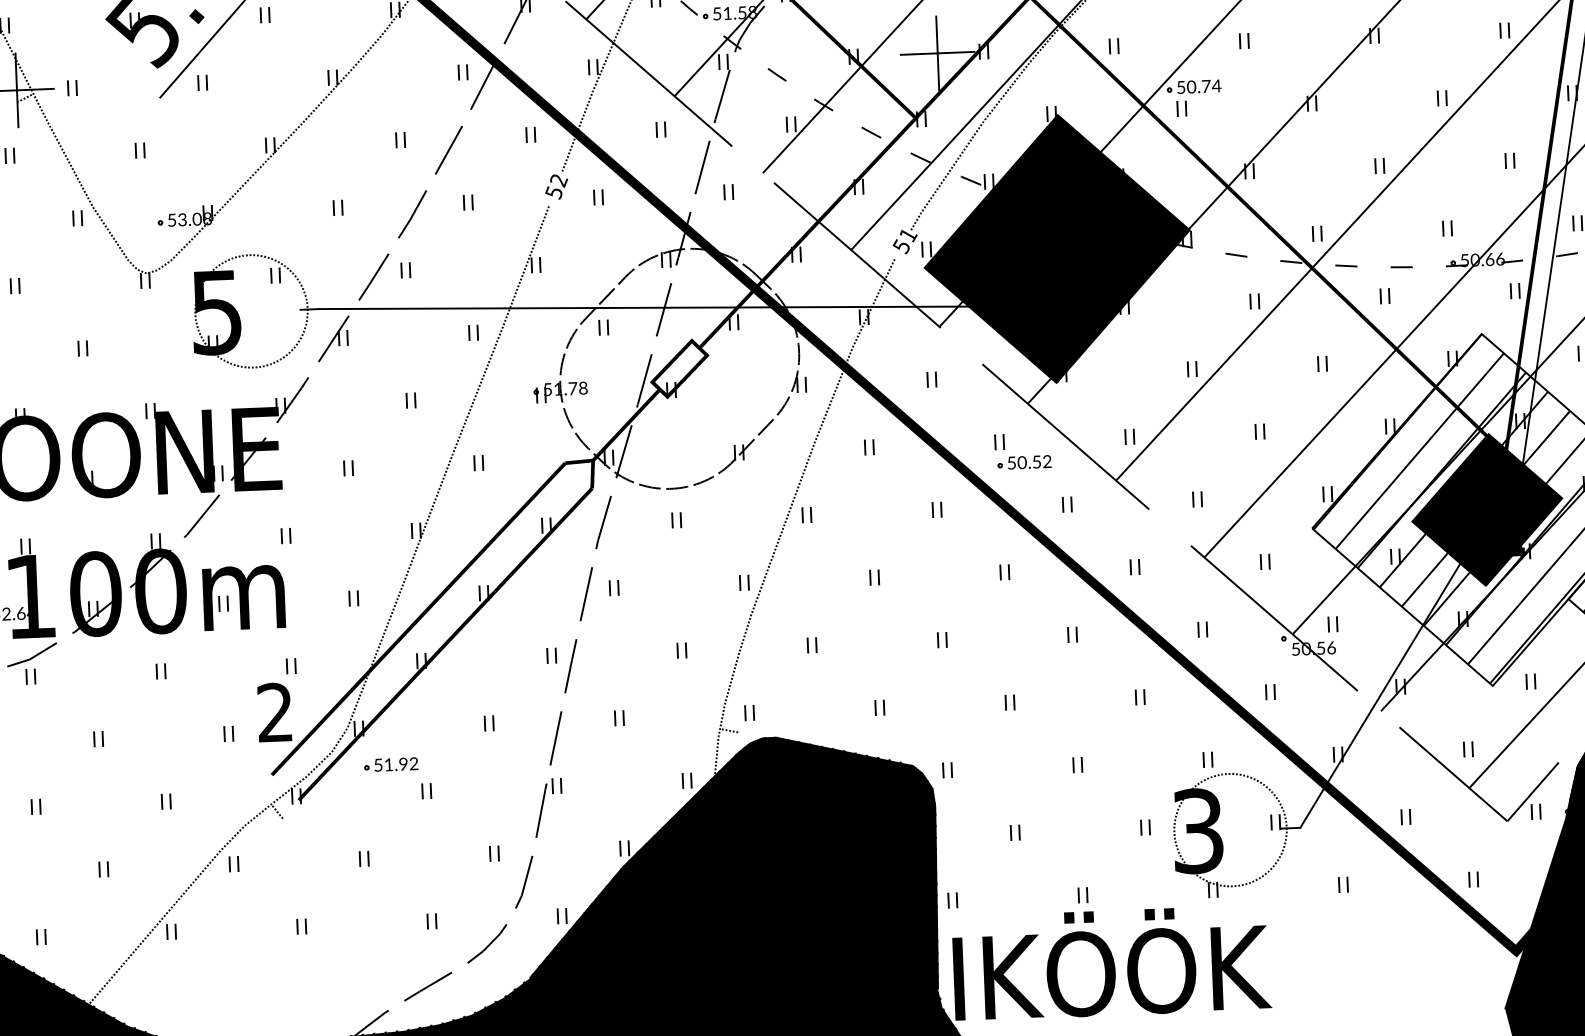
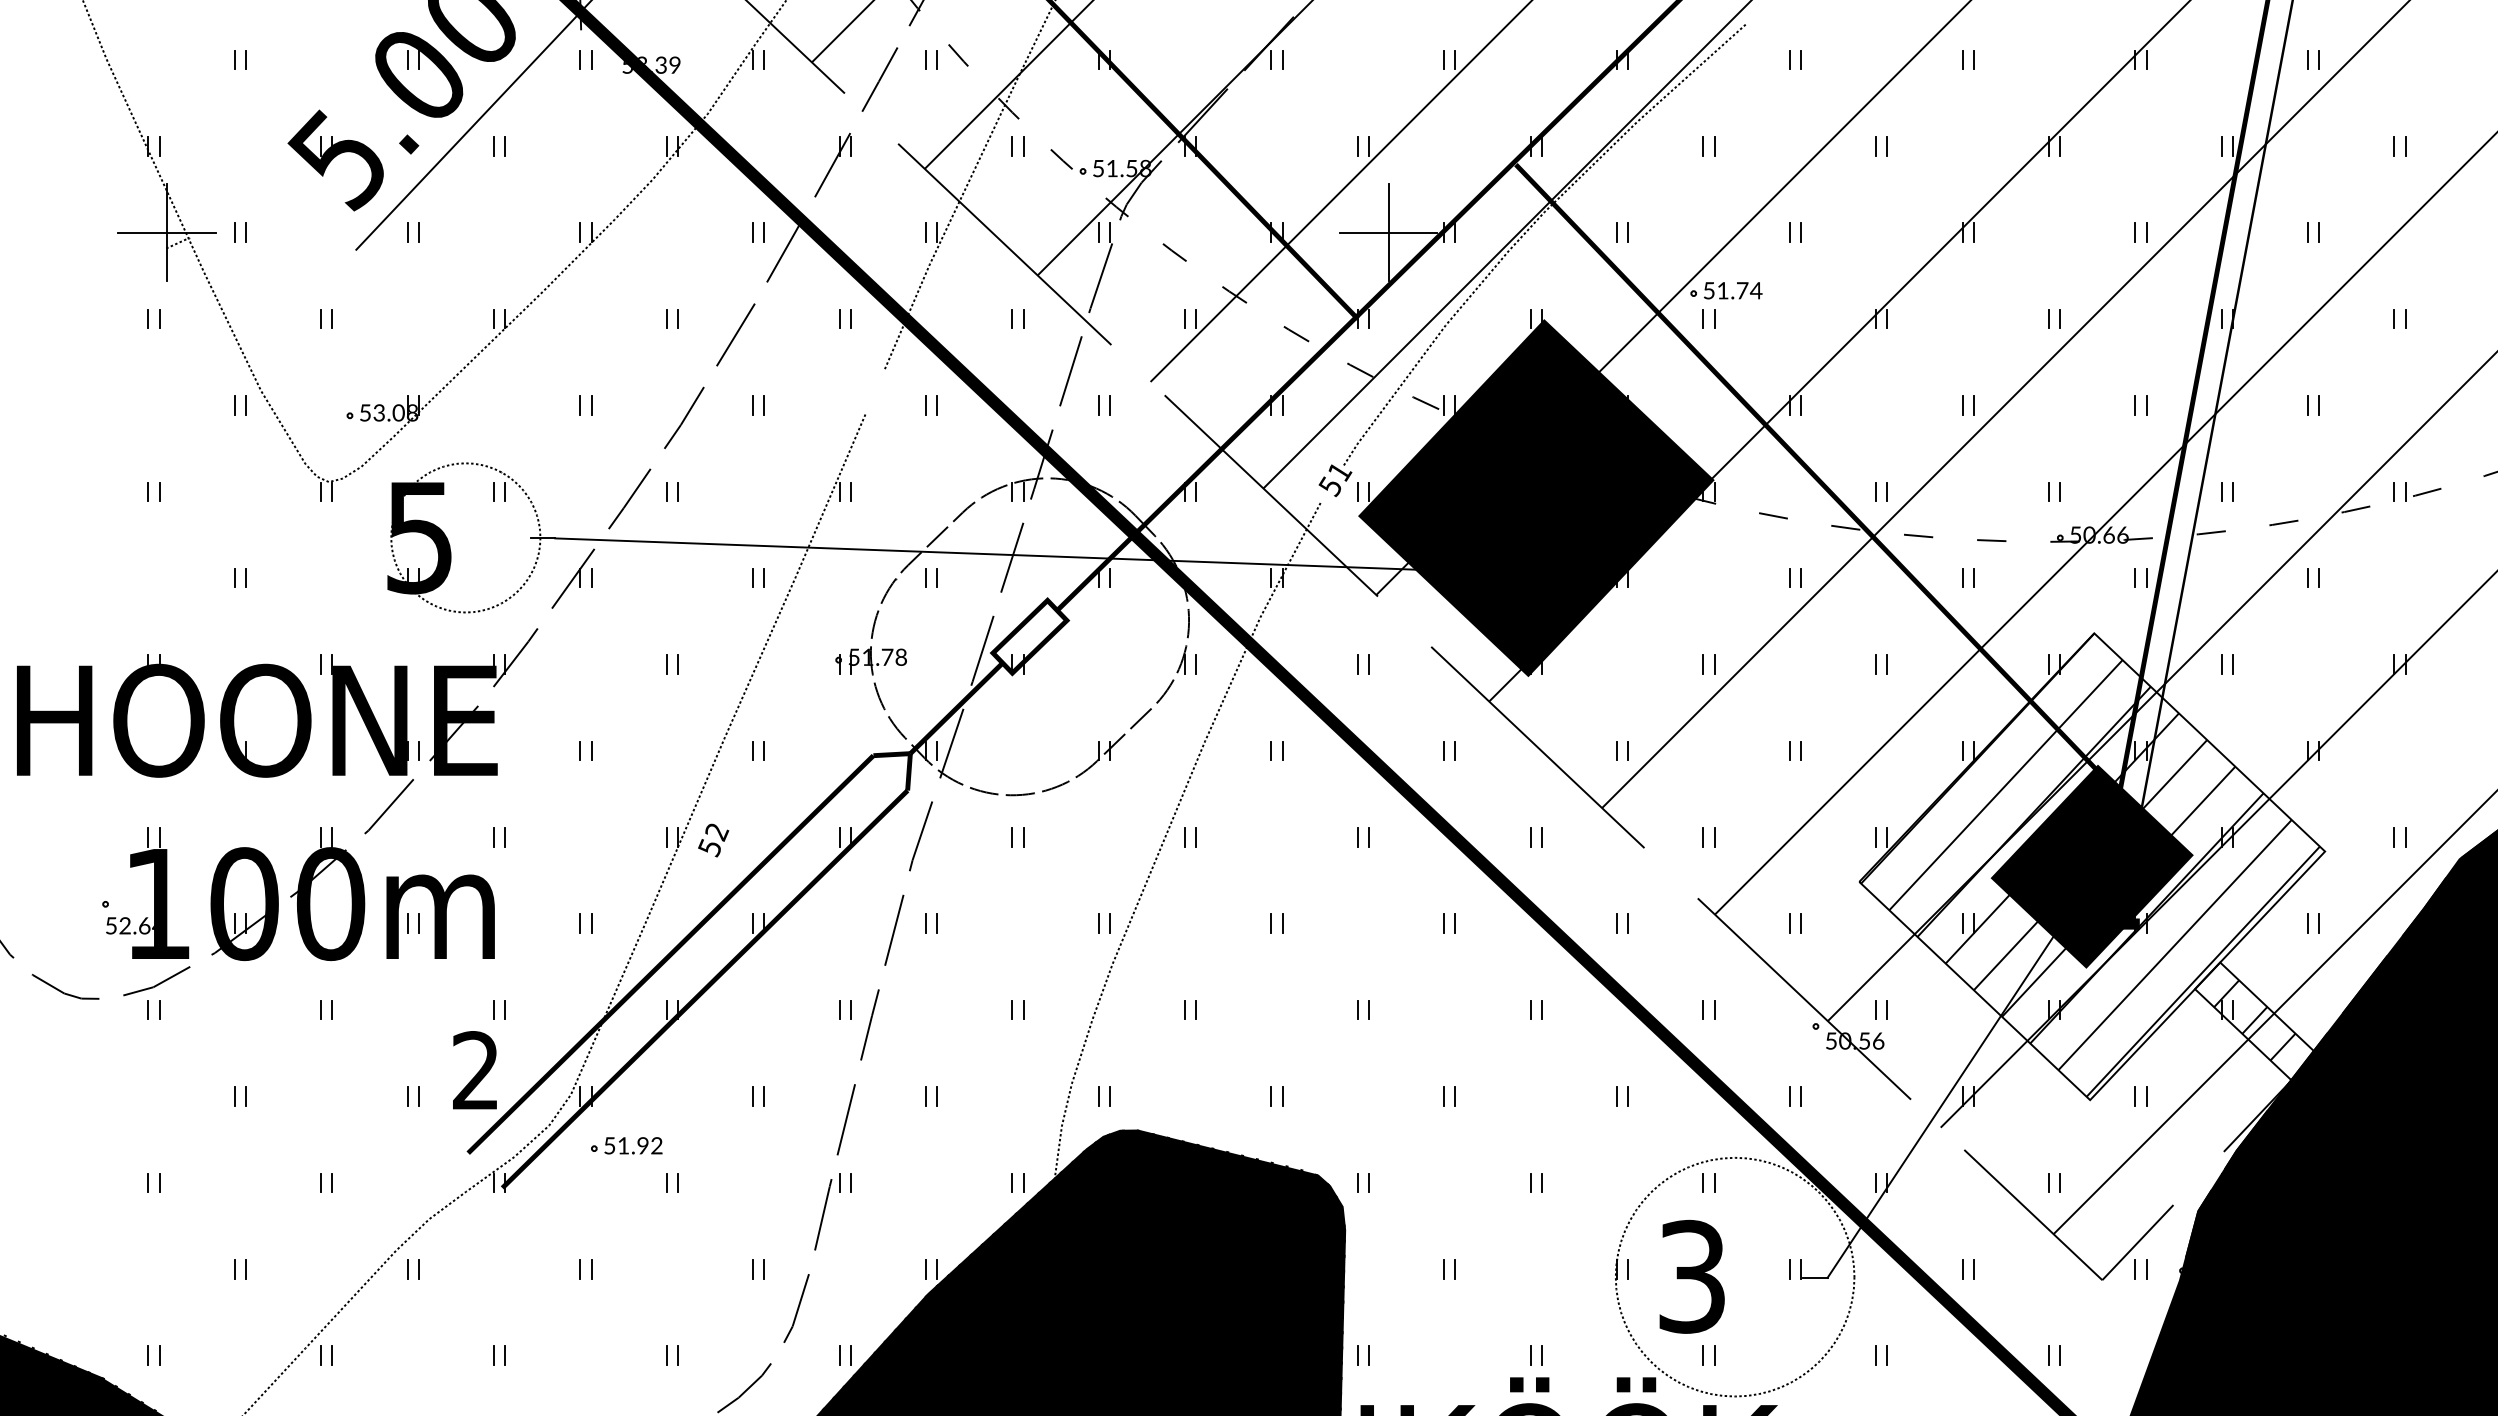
text: (1191, 86) -> (1722, 290), 50.74 -> 51.74
text: (556, 187) -> (713, 840), moved
part: (1024, 461) -> (1481, 778), removed
line: (729, 730) -> (1076, 1118), removed
line: (276, 811) -> (472, 1201), removed
circle: (1230, 829) -> (1734, 1276), size x1.6

